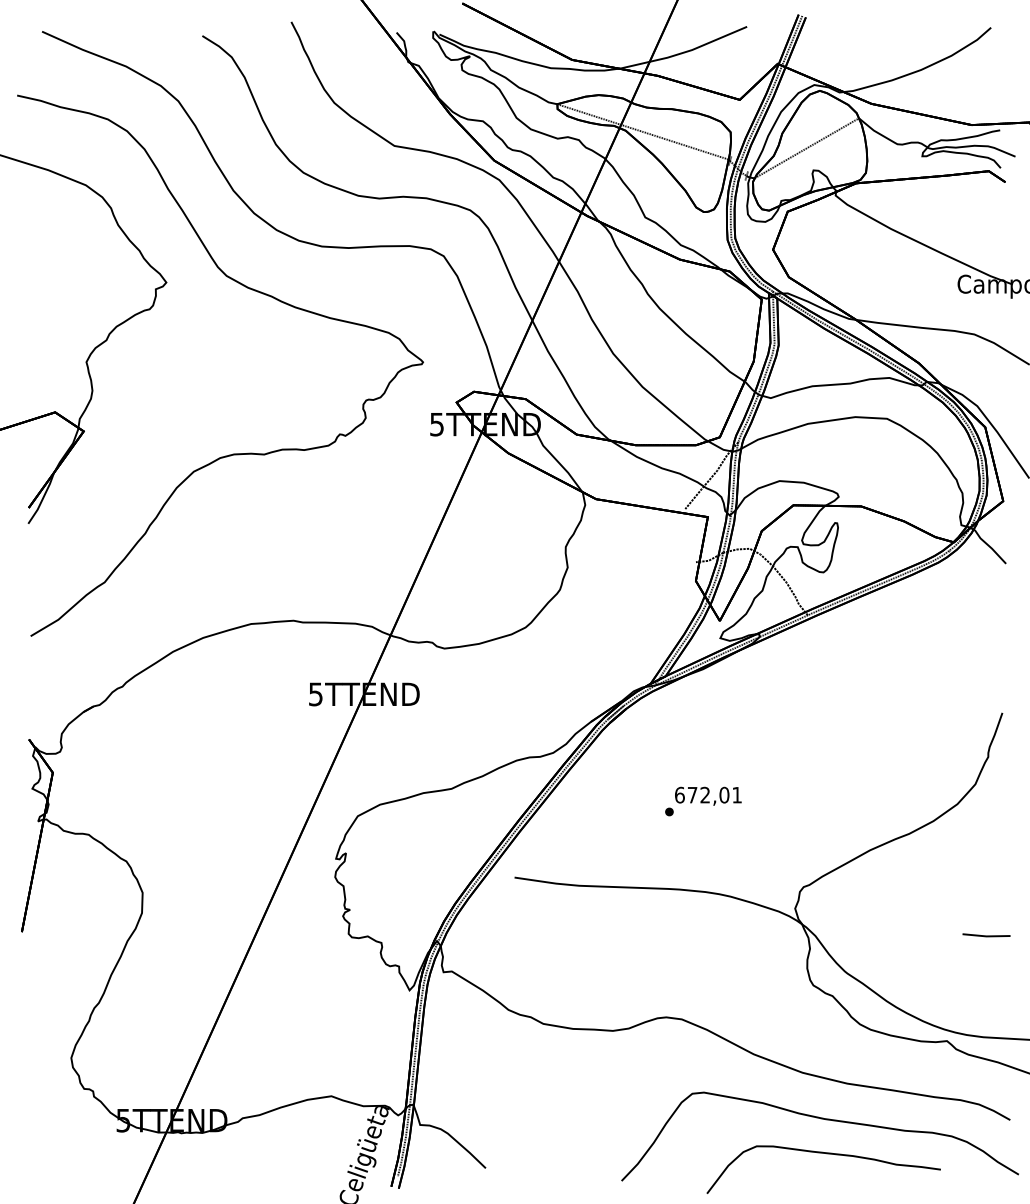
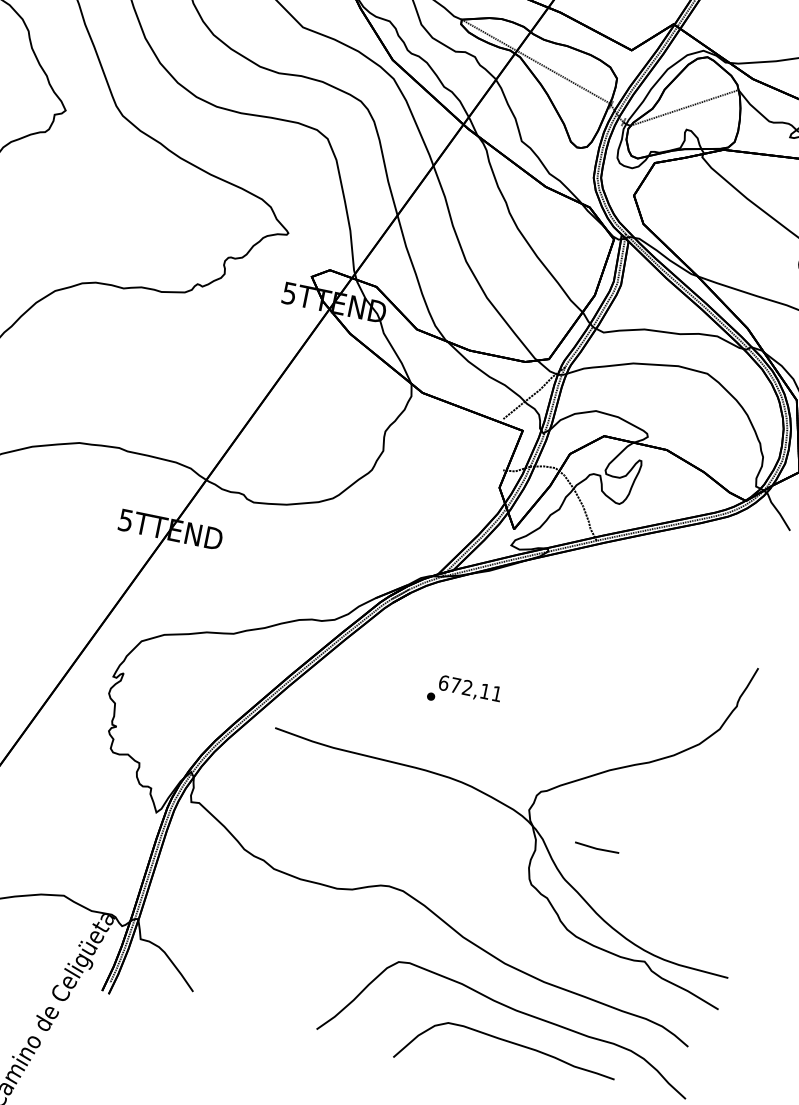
text: (724, 794) -> (485, 690), 672,01 -> 672,11
line: (986, 935) -> (597, 848), moved

